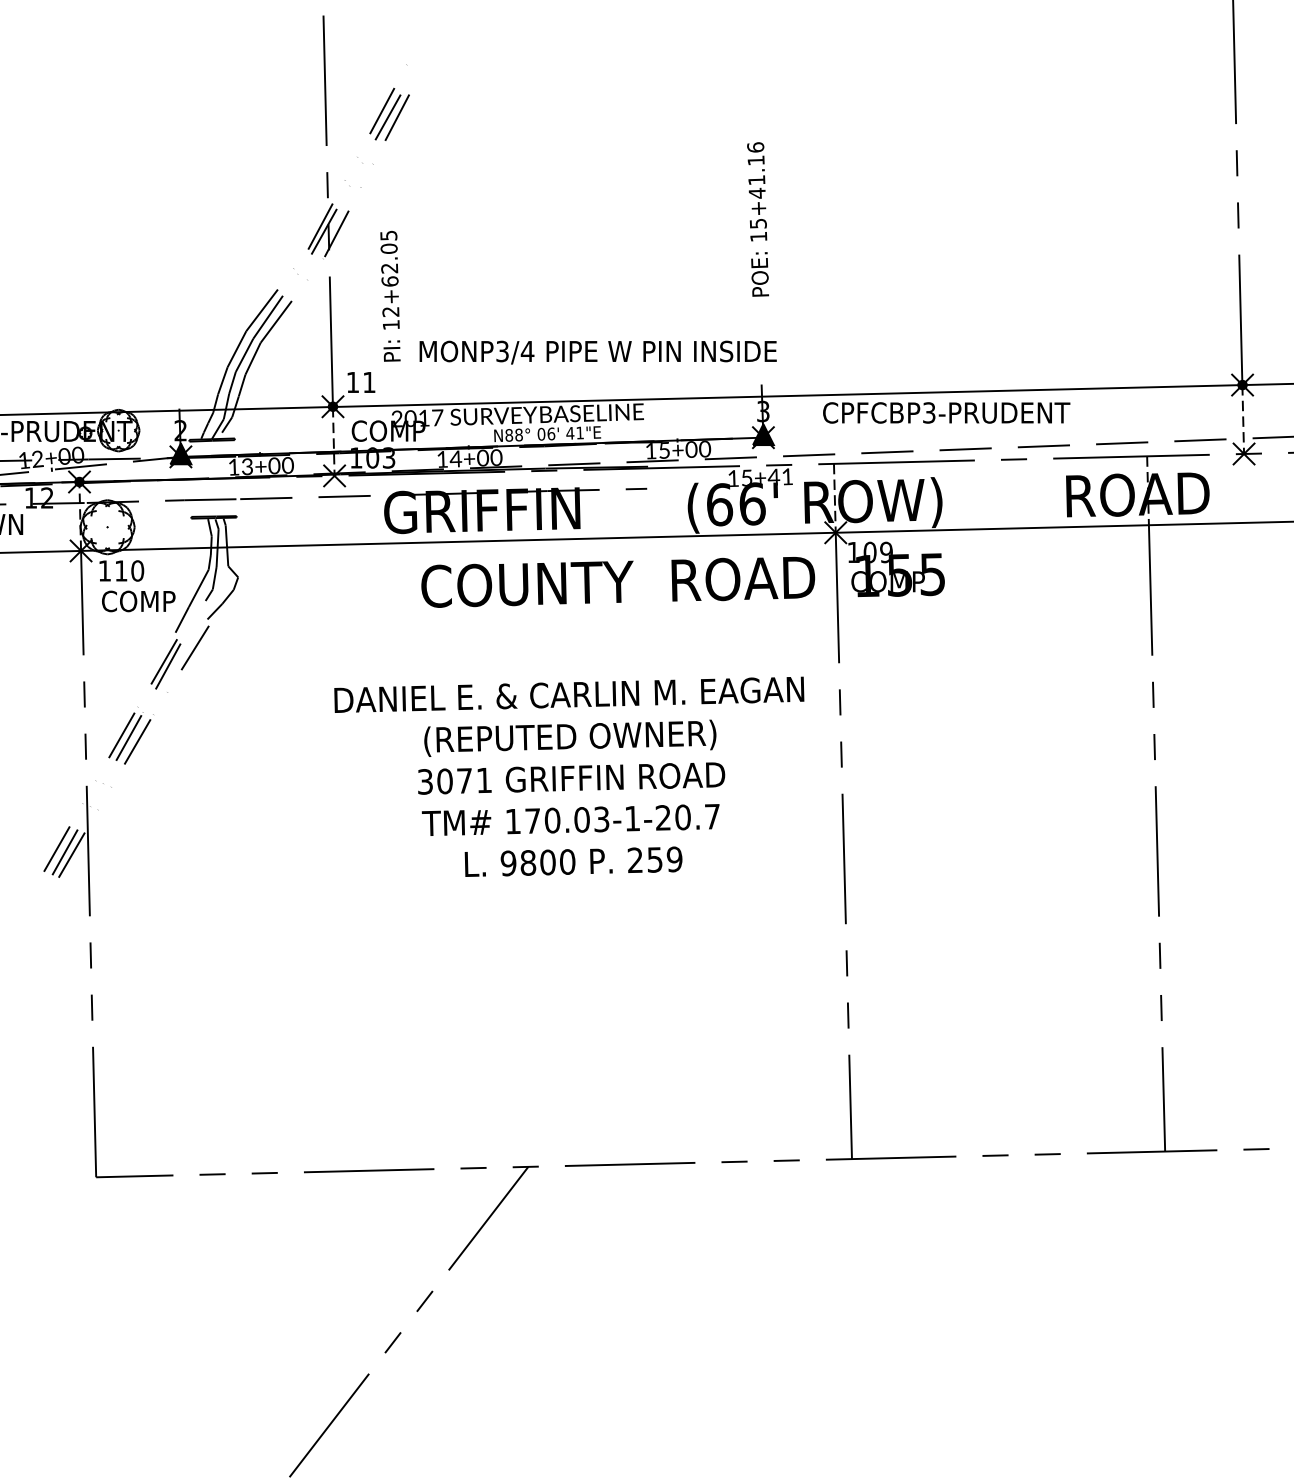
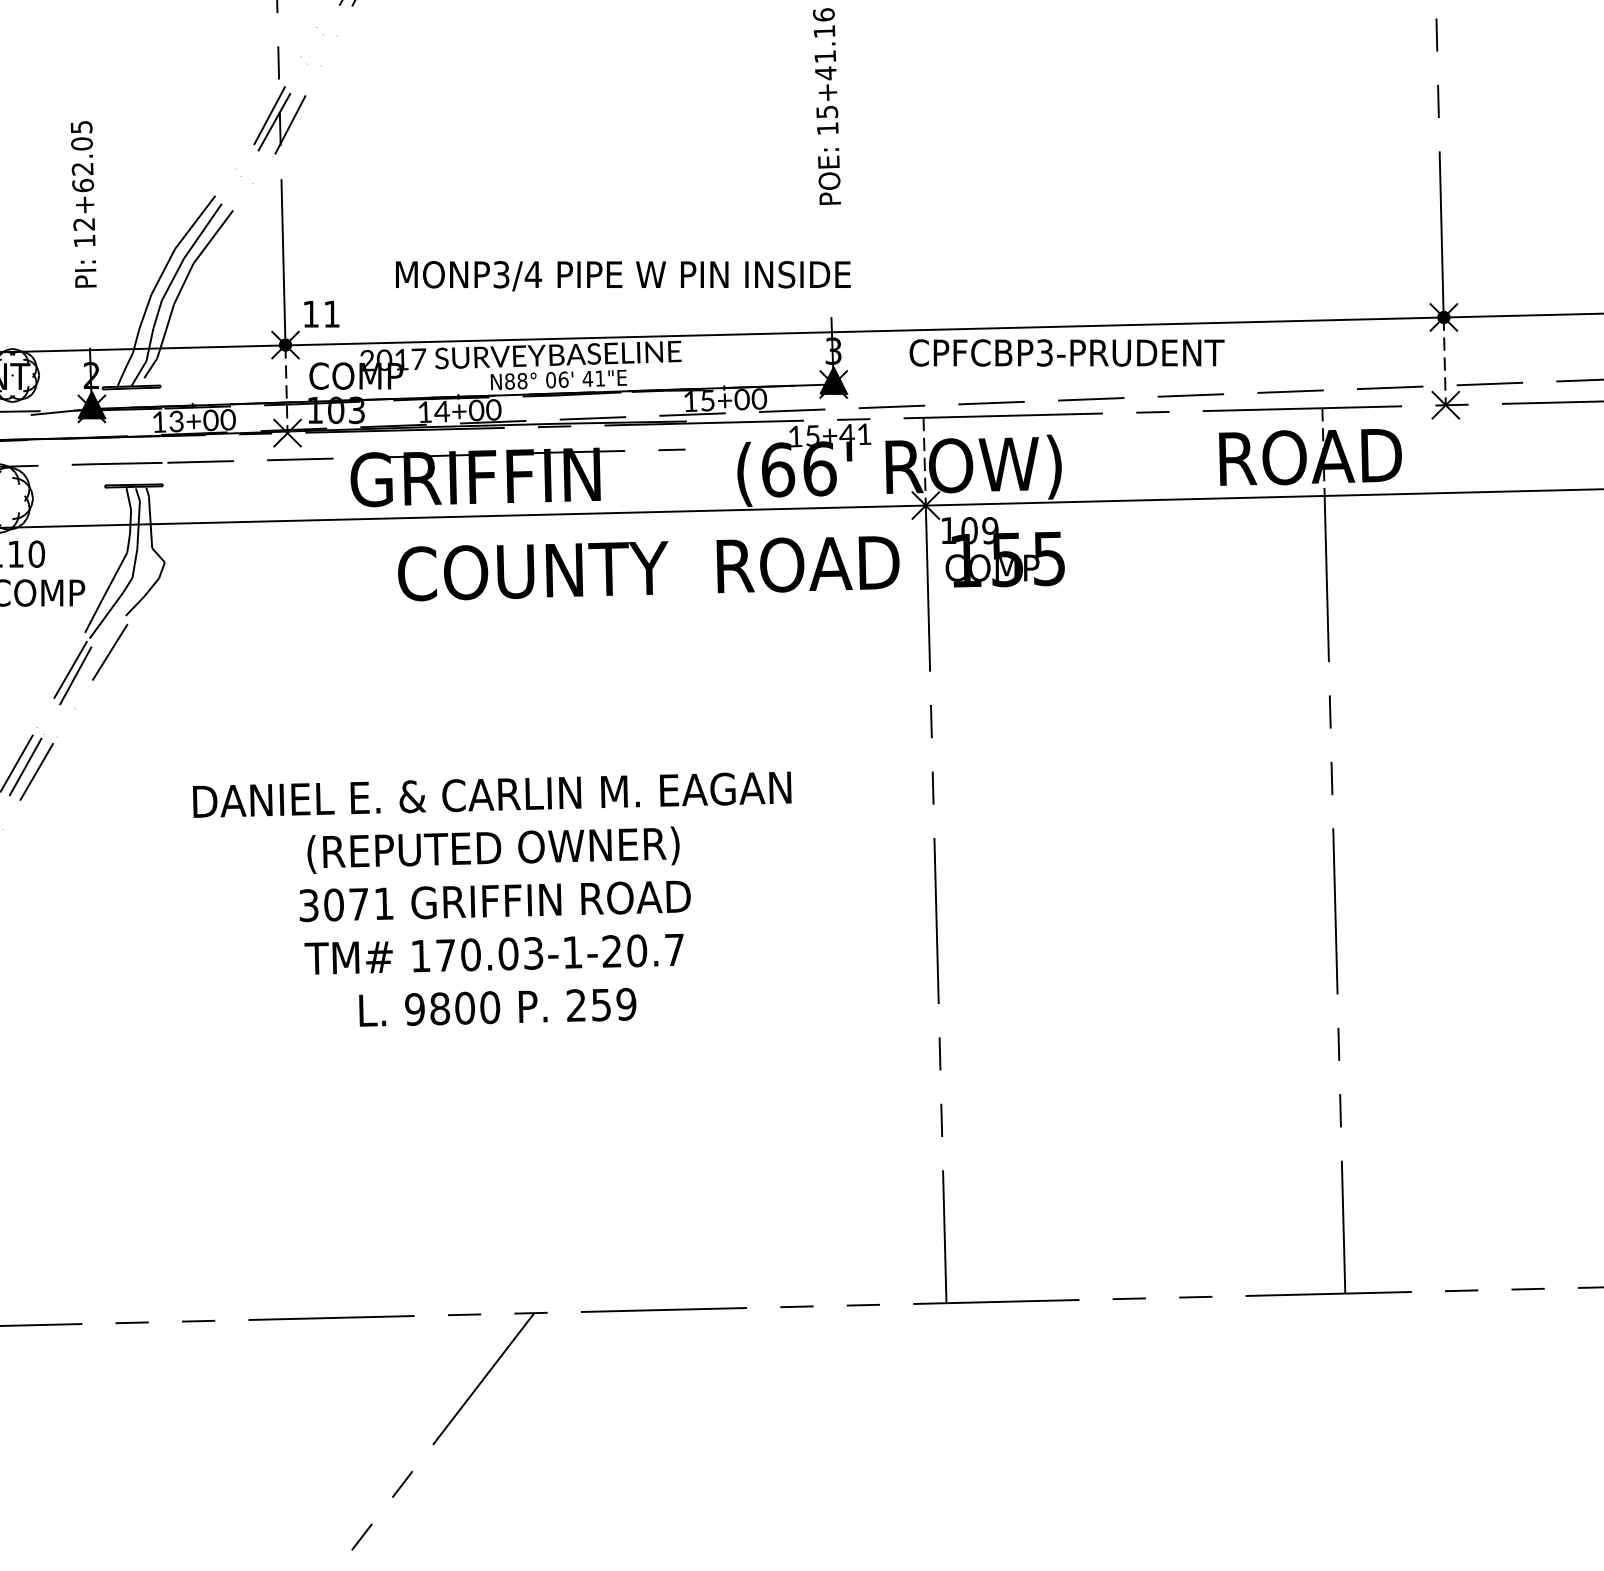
text: (390, 296) -> (83, 204), moved
line: (192, 618) -> (106, 614), added
text: (569, 776) -> (492, 898), moved

